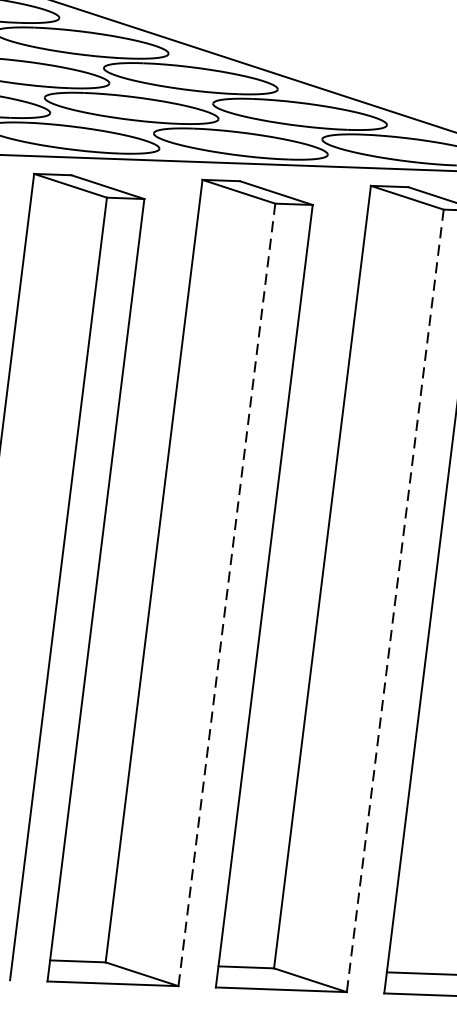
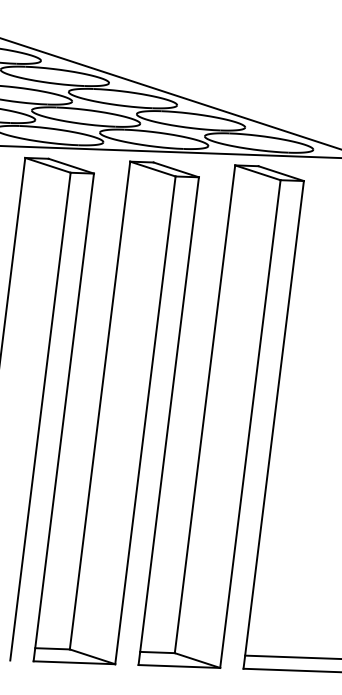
line: (227, 595) -> (145, 420), dashed -> solid
line: (395, 601) -> (250, 424), dashed -> solid

